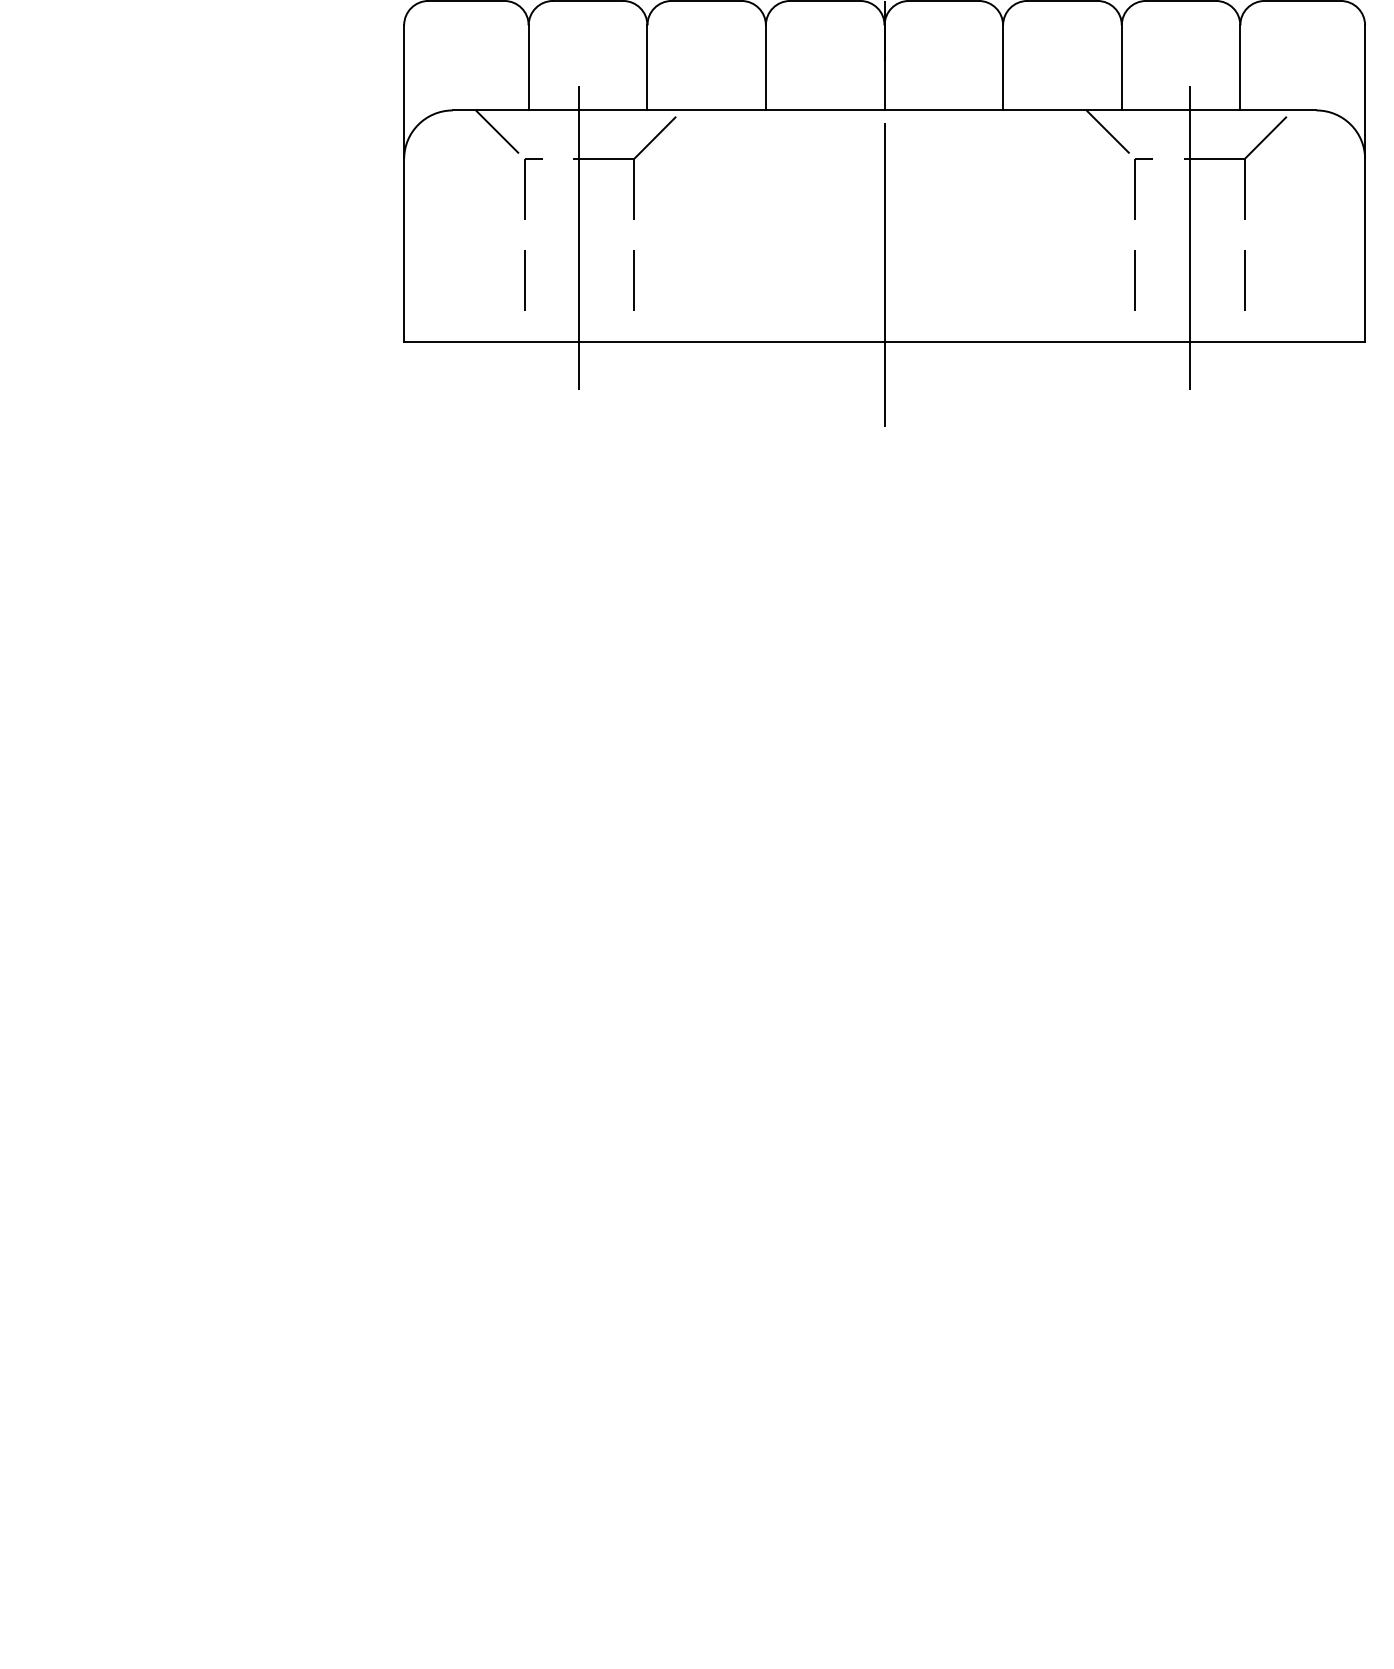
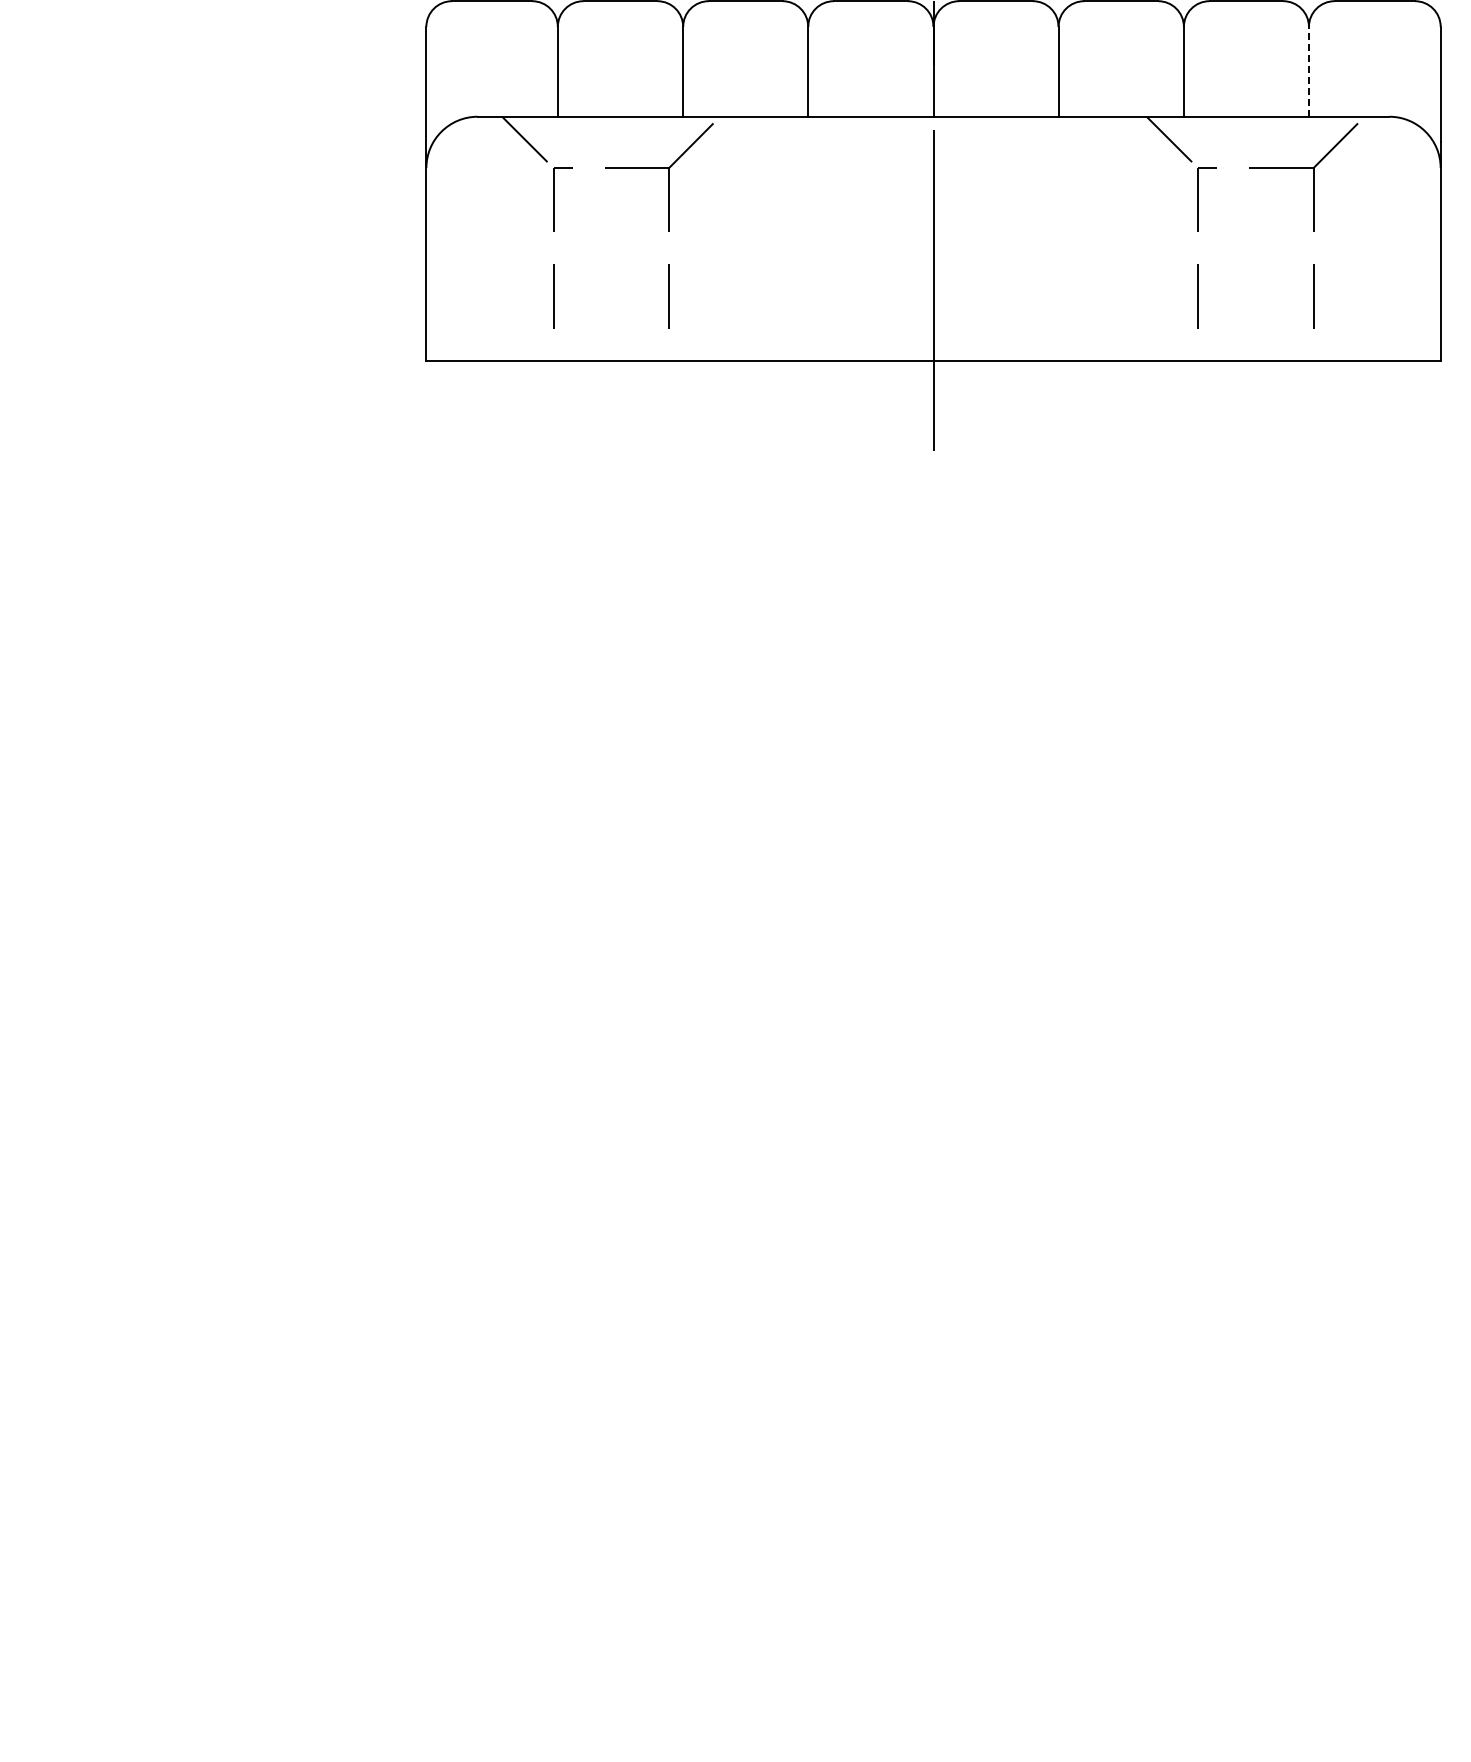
line: (1239, 67) -> (1308, 71), solid -> dashed
line: (579, 243) -> (611, 257), removed
line: (1189, 243) -> (1255, 257), removed

